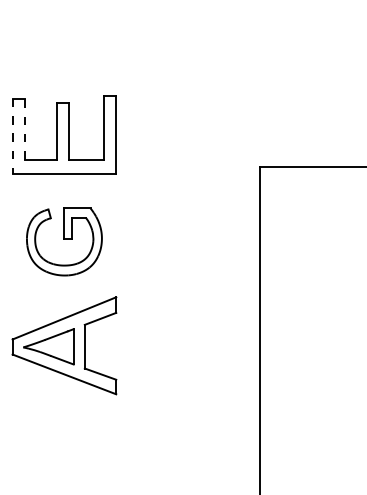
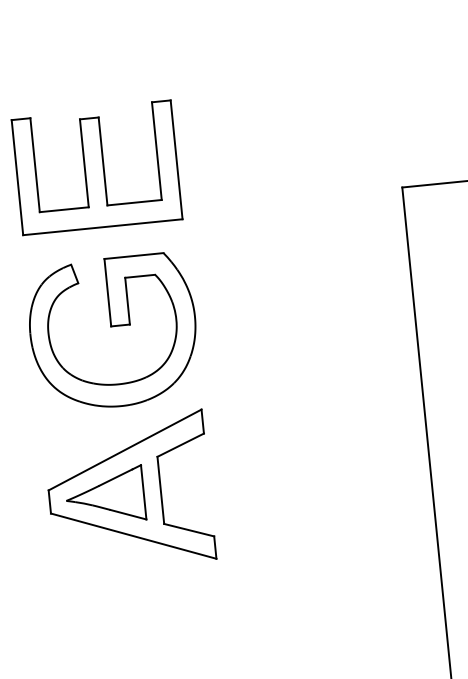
line: (24, 129) -> (34, 165), dashed -> solid
line: (12, 136) -> (17, 178), dashed -> solid
part: (64, 241) -> (113, 331), size x1.43

